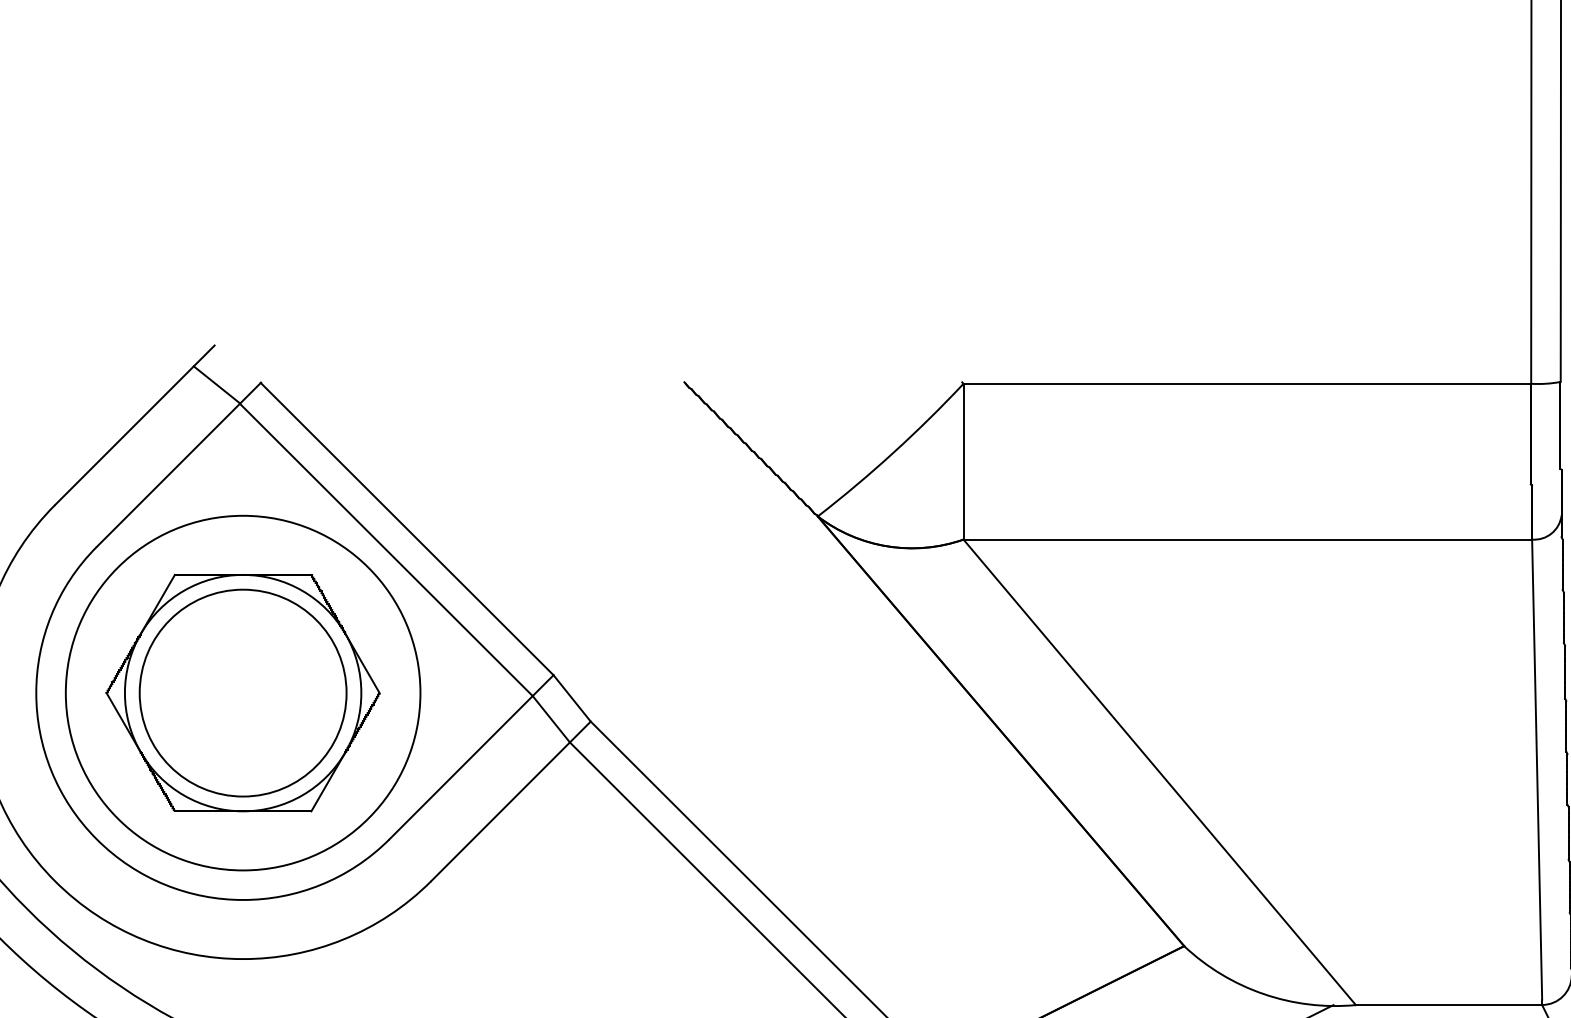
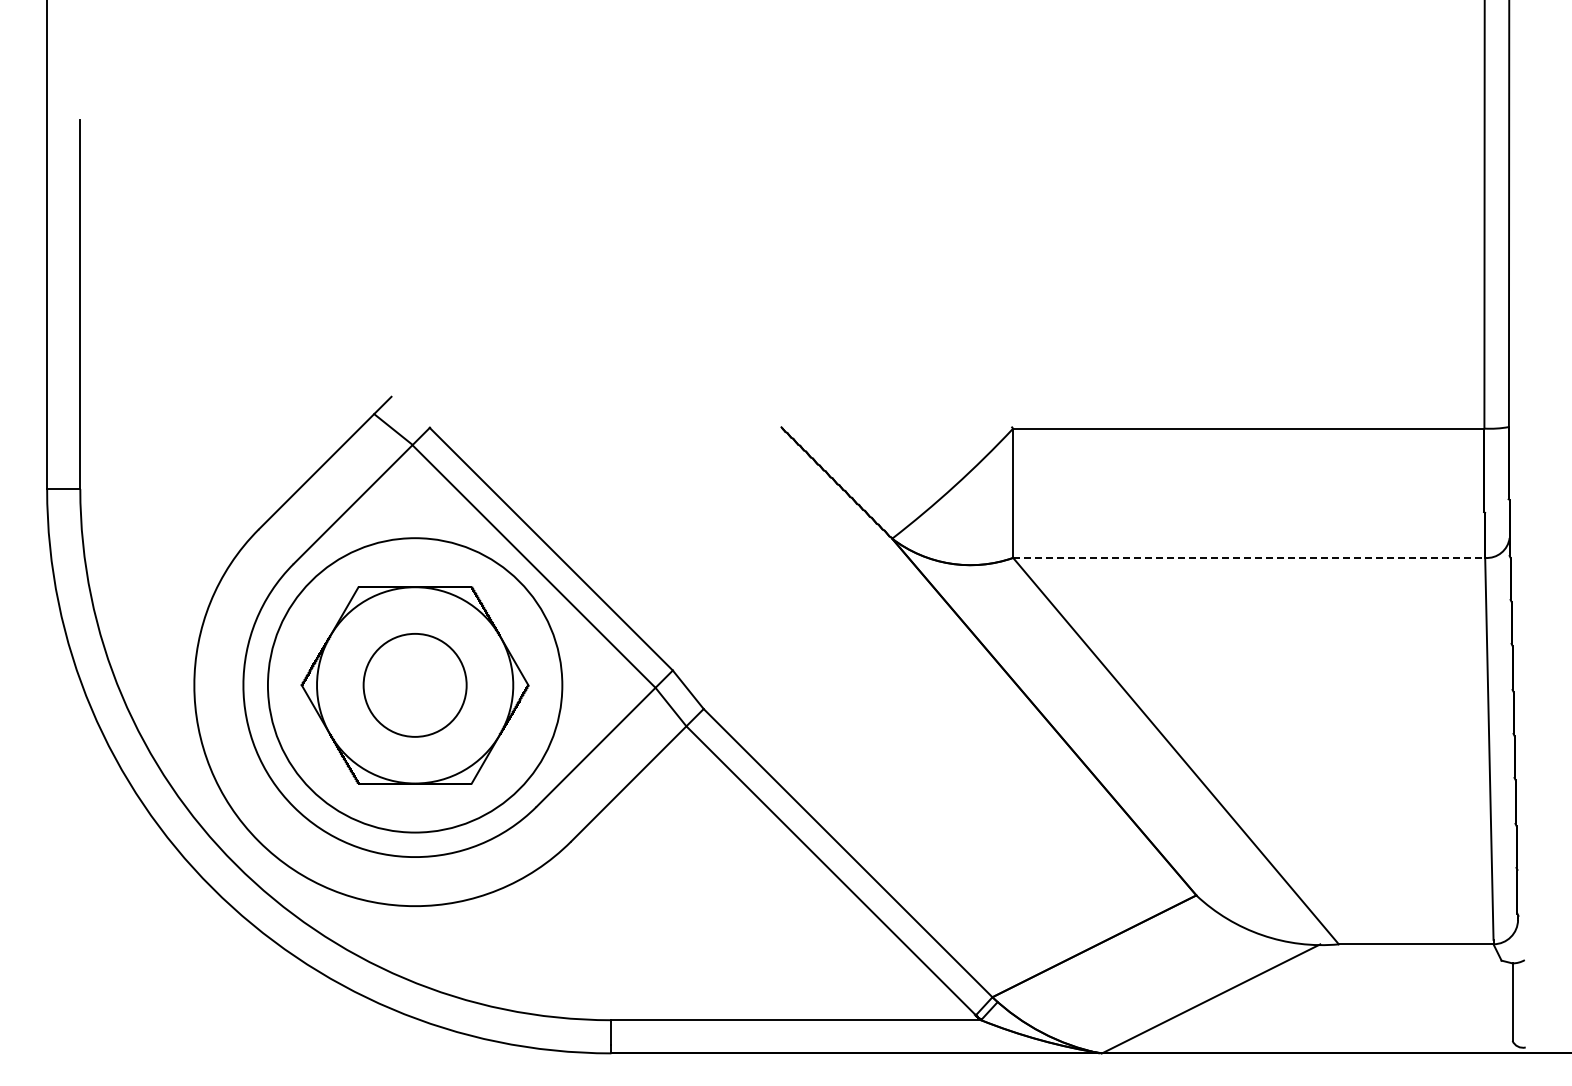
line: (1248, 539) -> (1249, 557), solid -> dashed
circle: (243, 693) -> (415, 685), size x0.6

